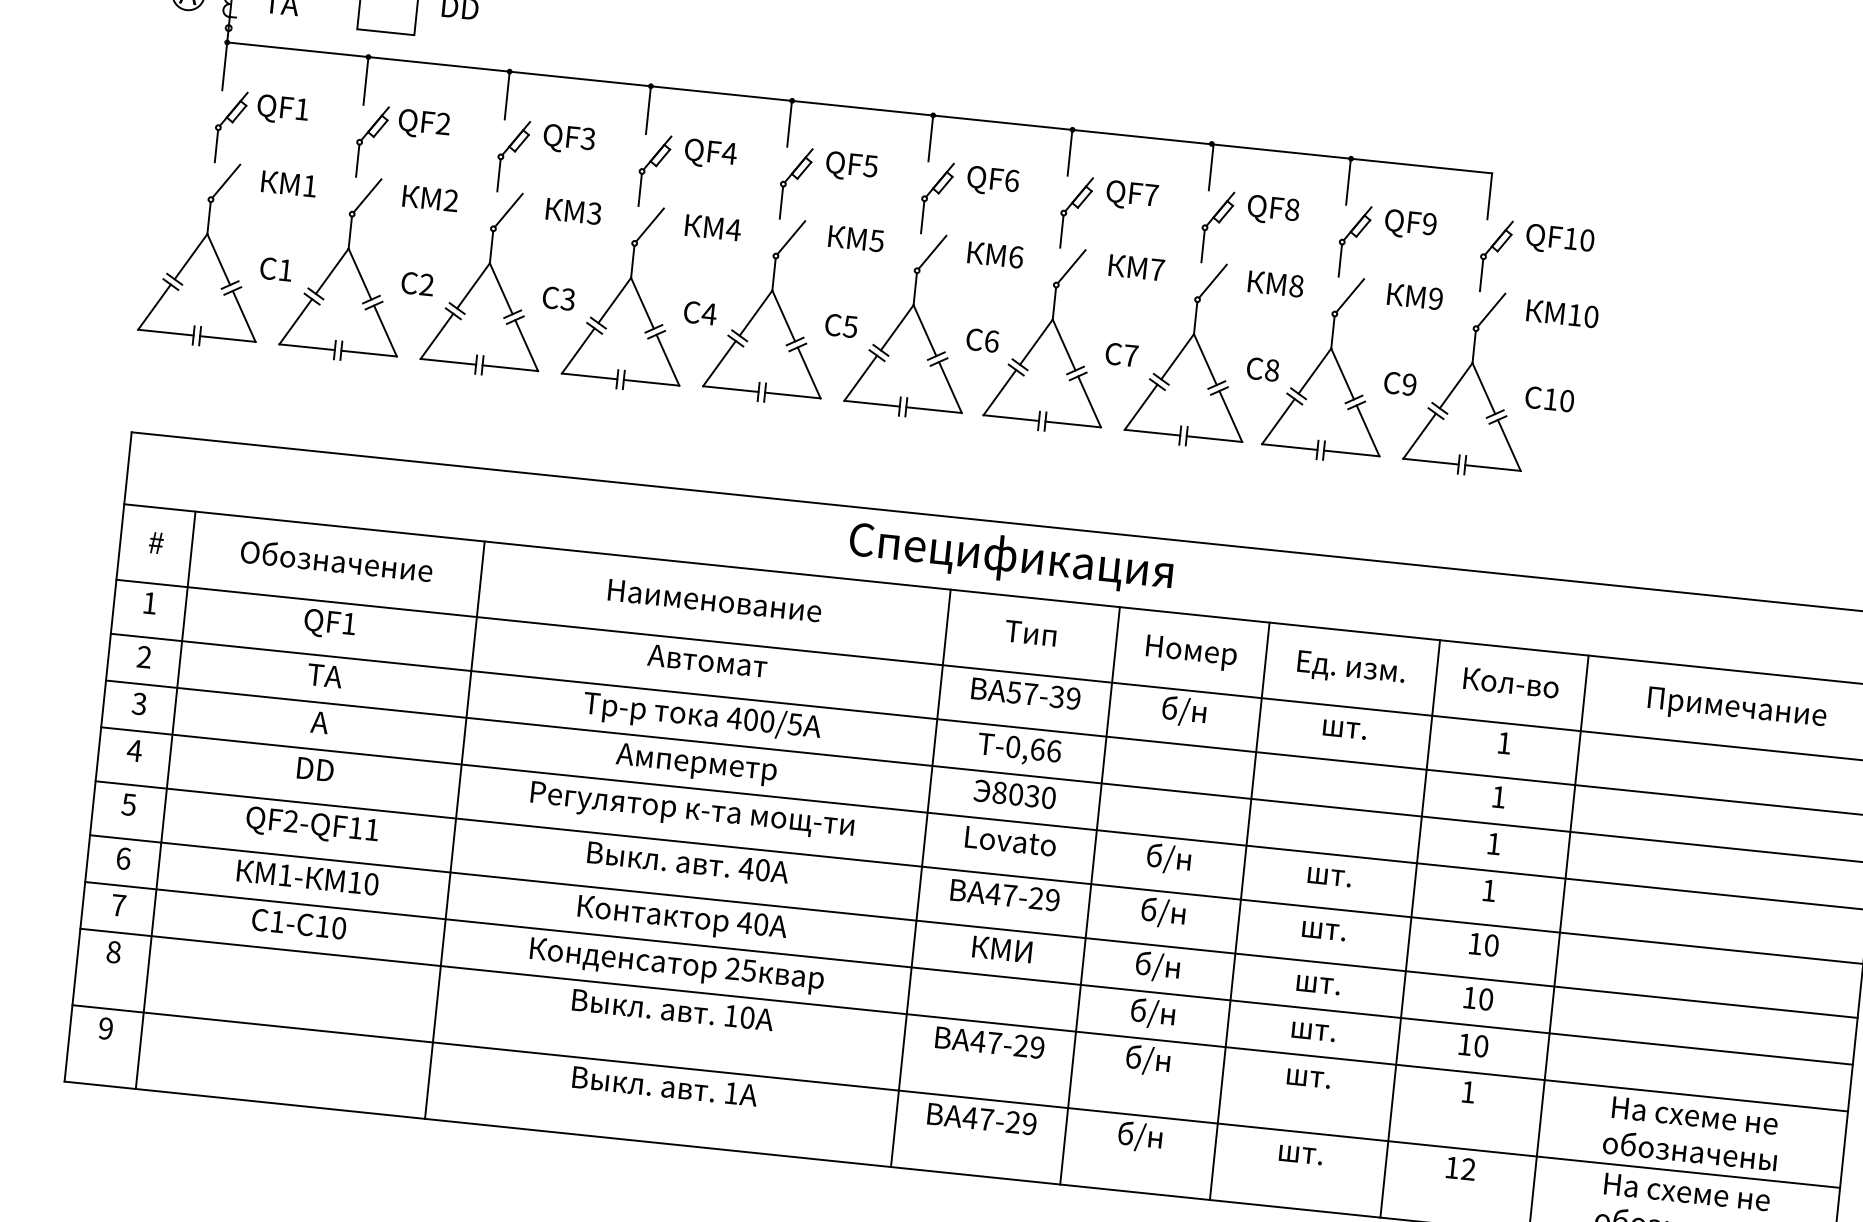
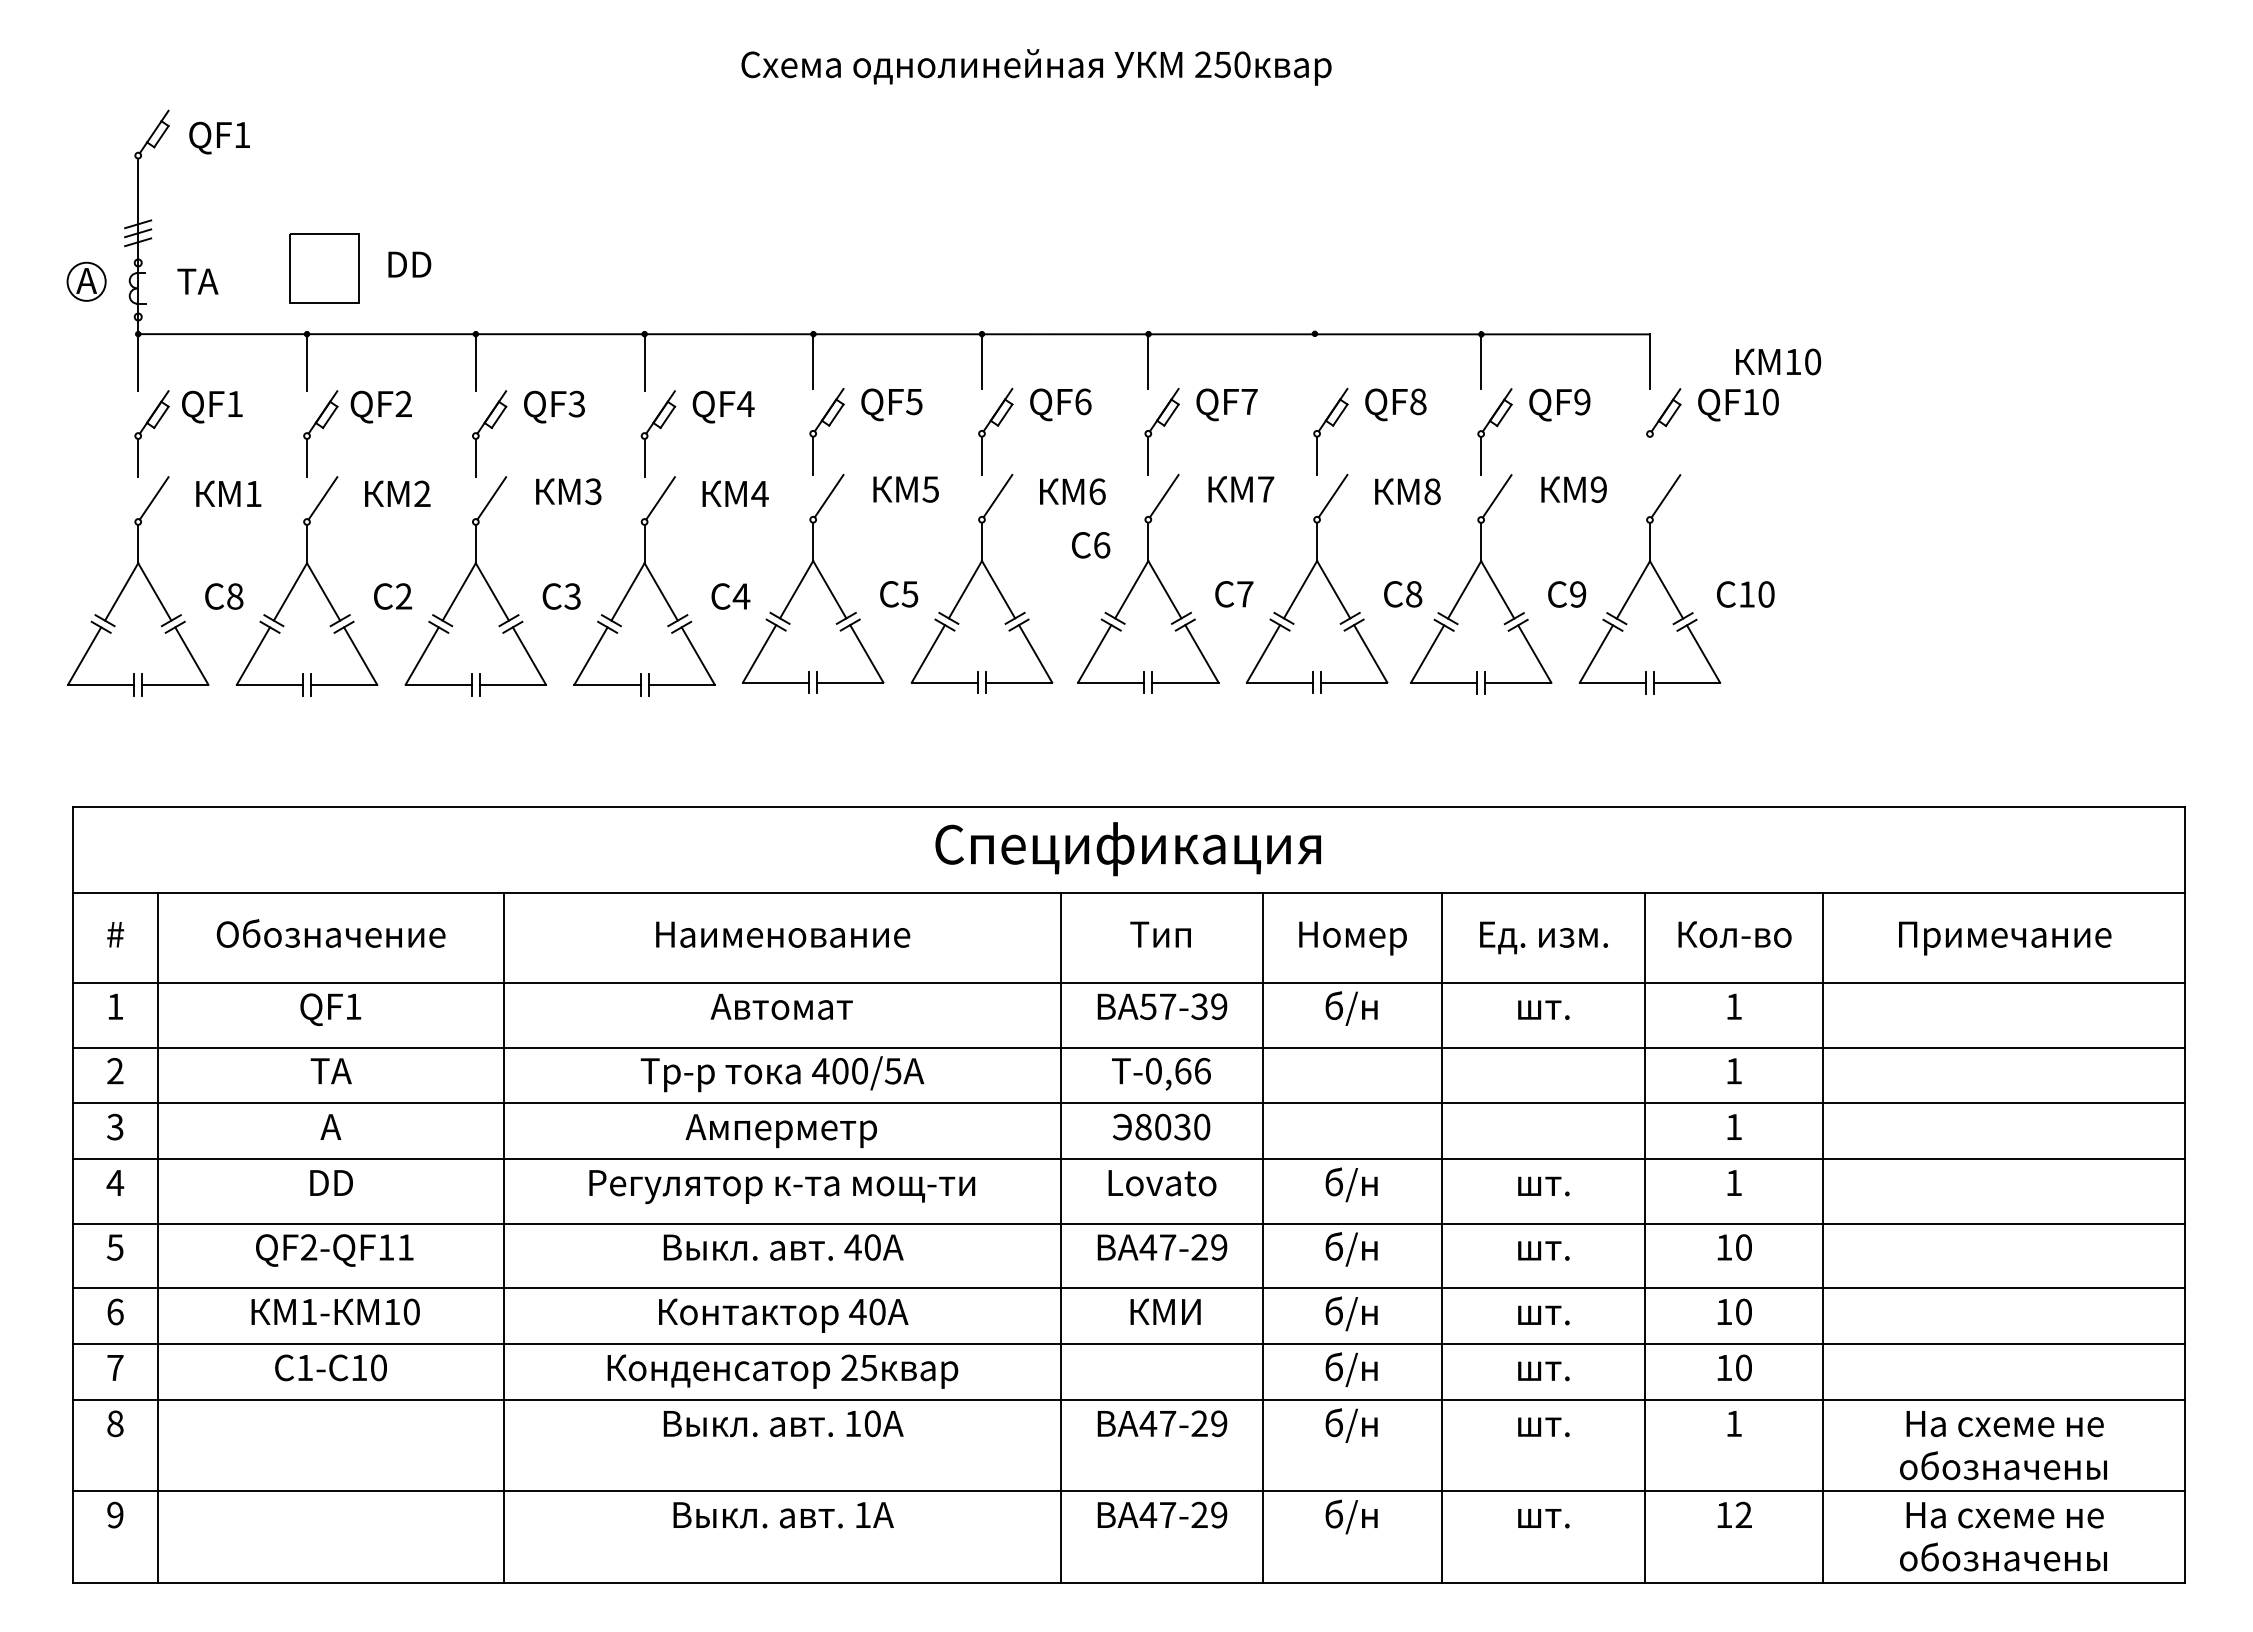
line: (1211, 167) -> (1317, 361), removed
text: (285, 270) -> (235, 596), 1 -> 8
line: (1481, 274) -> (1649, 455), removed
text: (1562, 313) -> (1778, 361), moved
text: (983, 340) -> (1091, 545), moved

